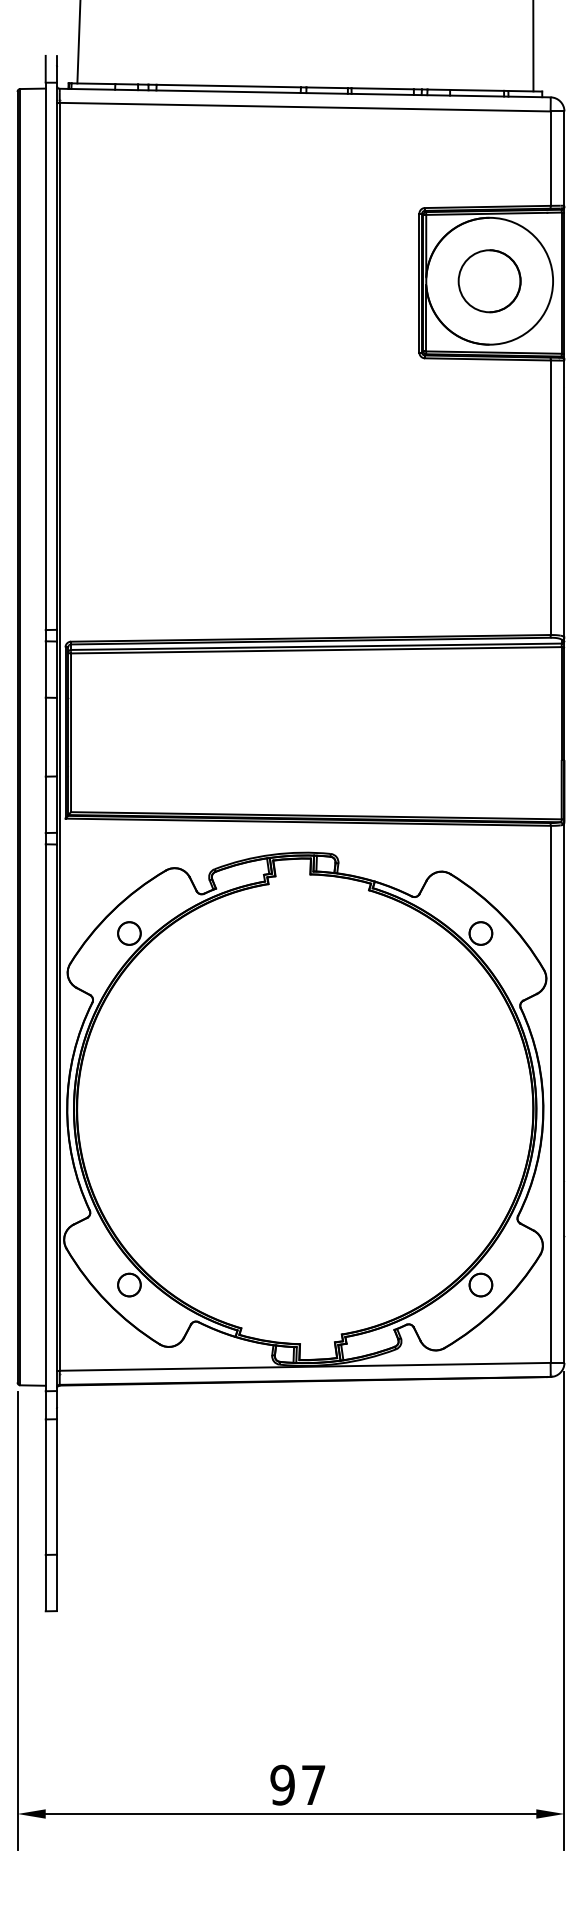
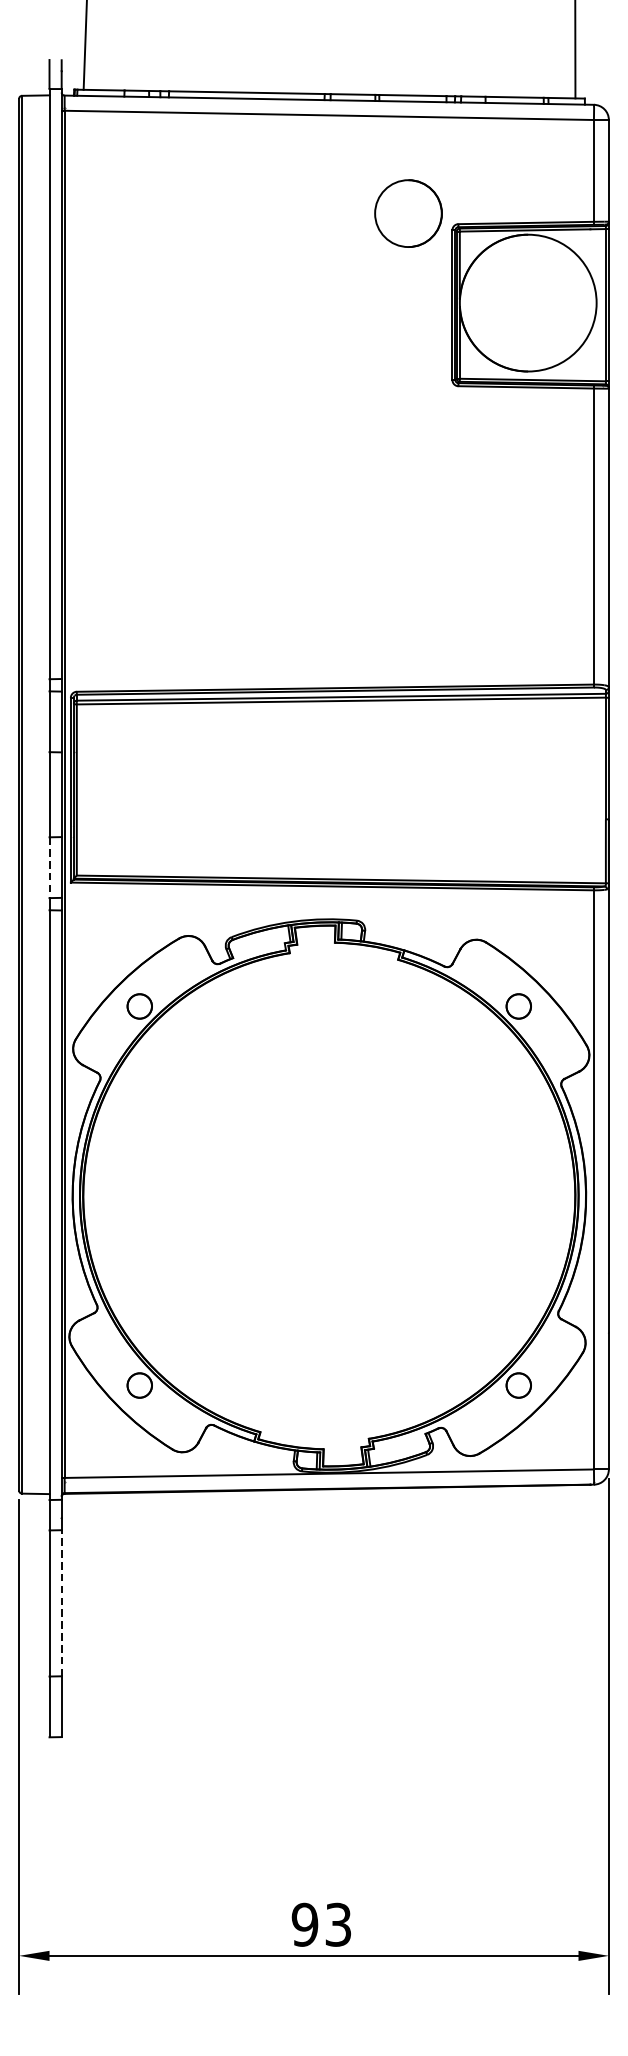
part: (489, 281) -> (408, 213), moved
line: (45, 805) -> (49, 868), solid -> dashed
line: (56, 1486) -> (61, 1602), solid -> dashed
text: (313, 1784) -> (338, 1924), 97 -> 93

